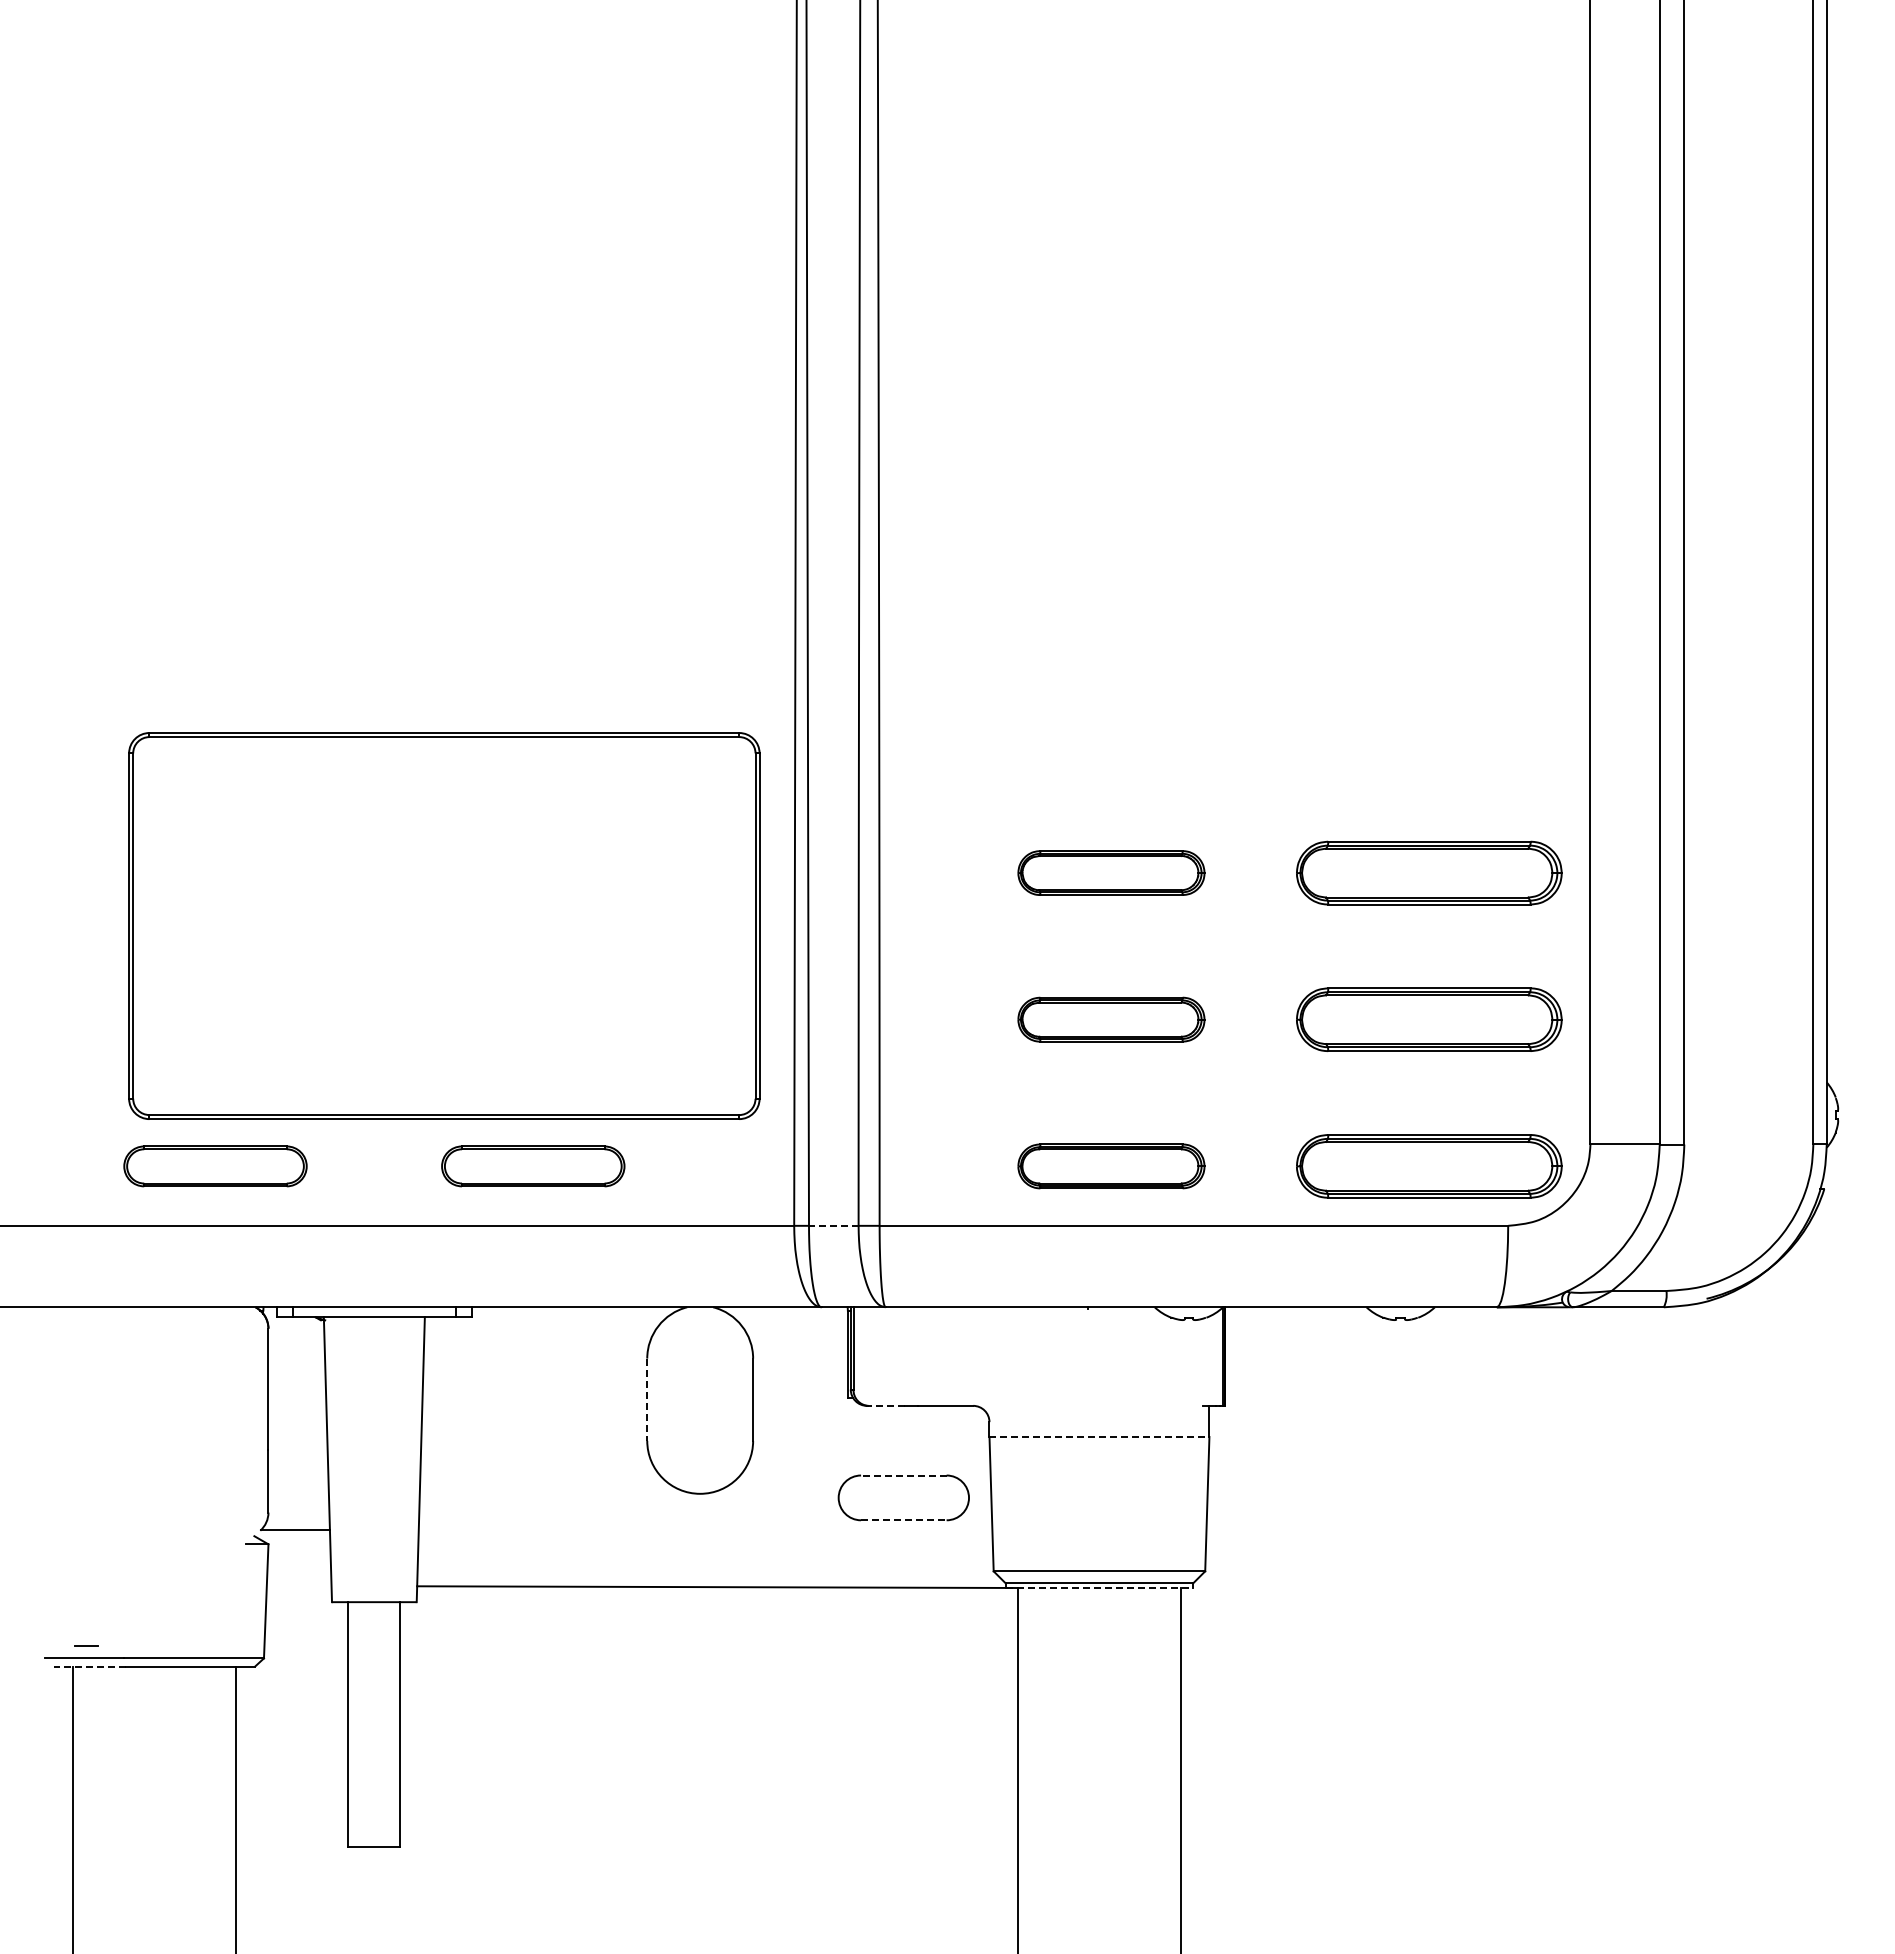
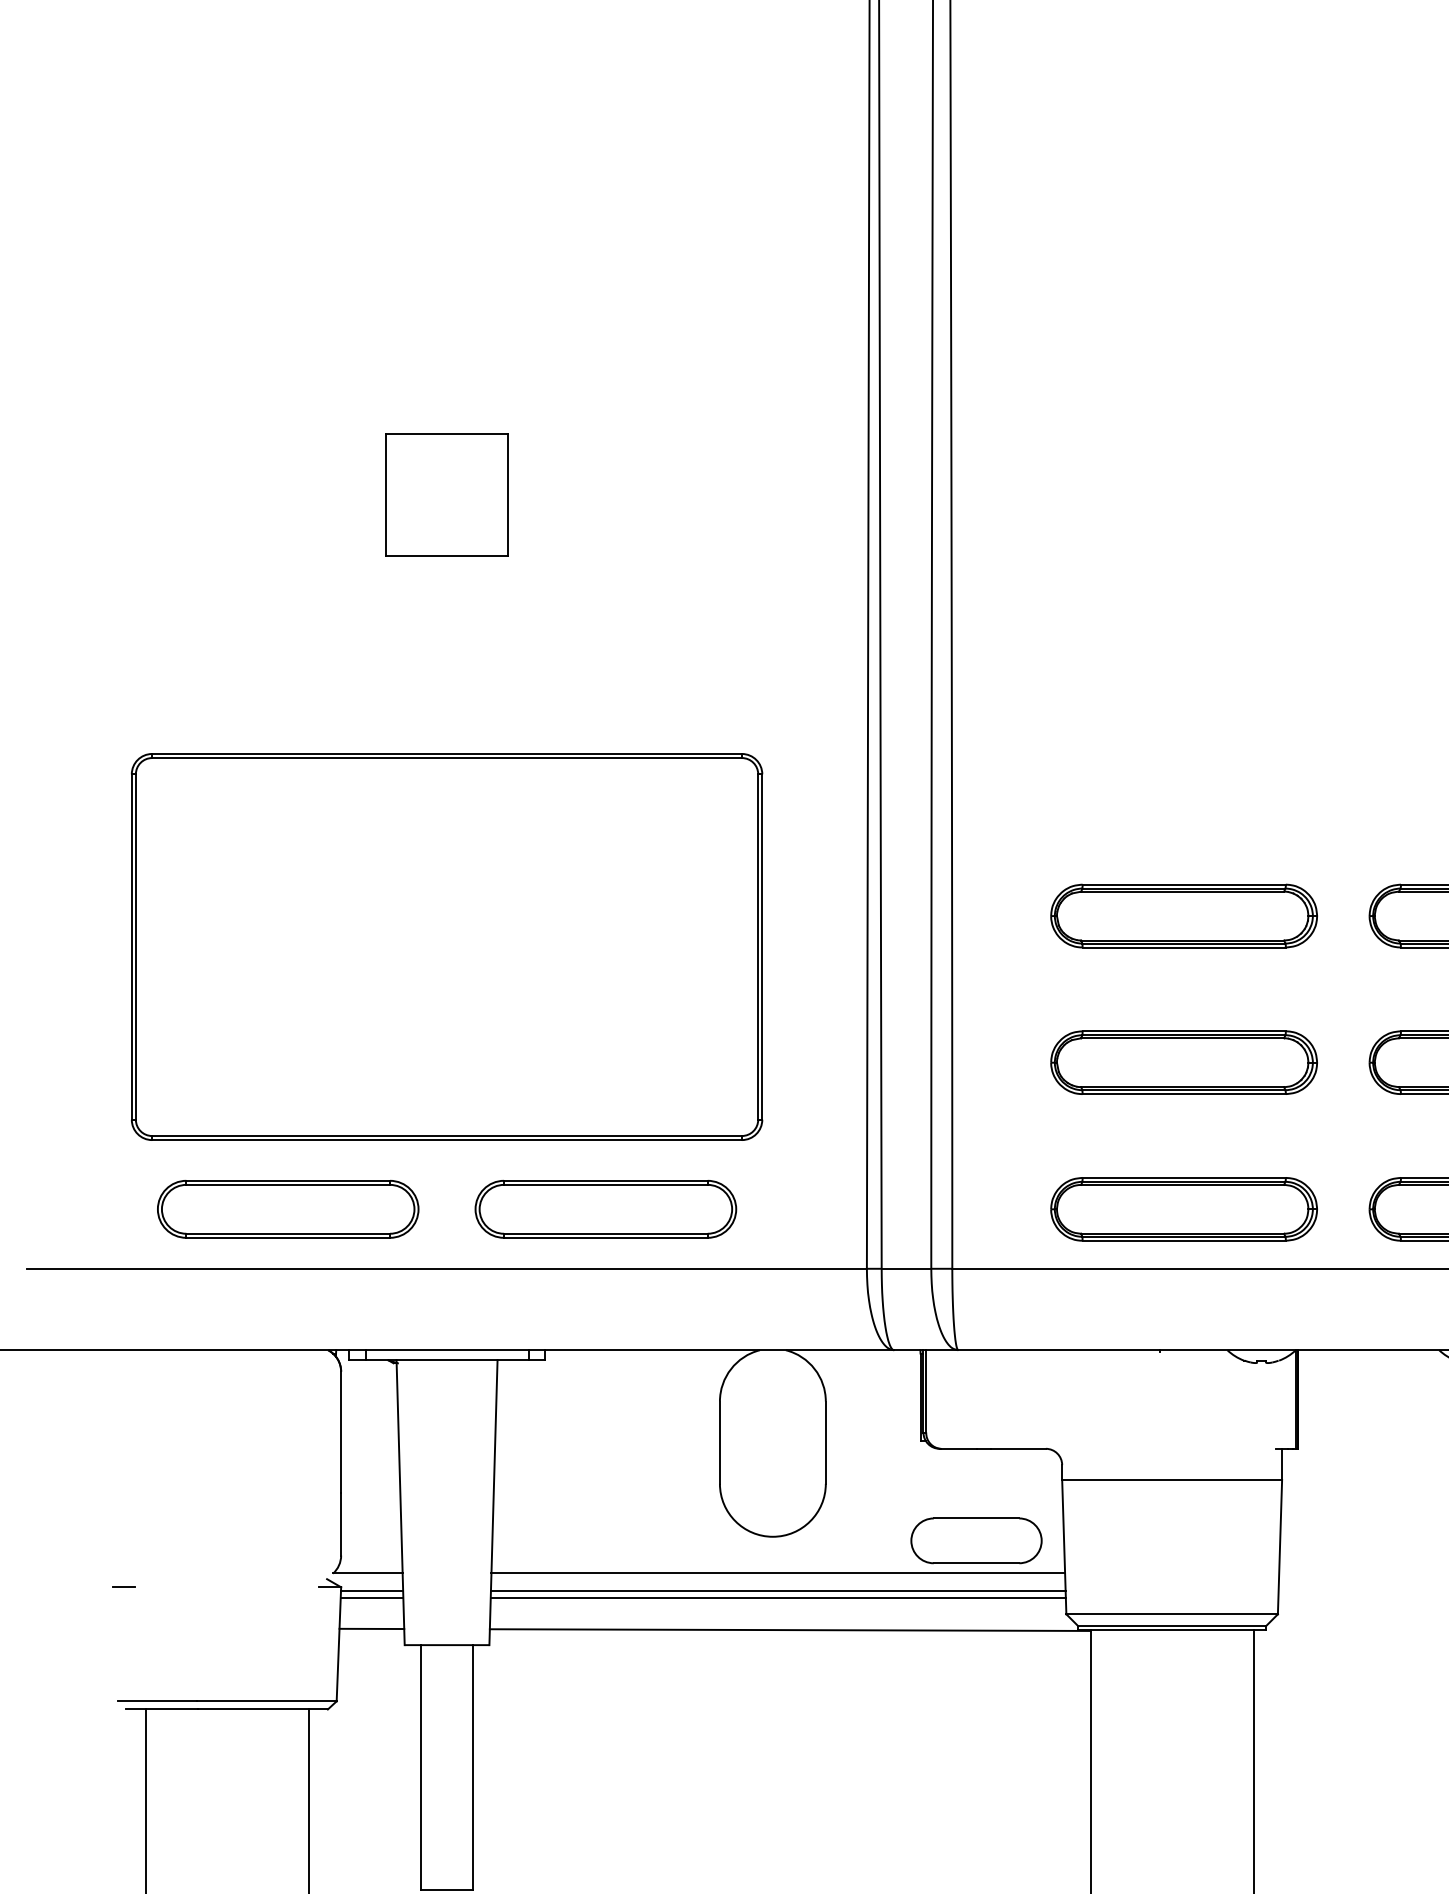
part: (373, 451) -> (446, 494), added
part: (1111, 872) -> (1184, 915), size x1.43
part: (444, 925) -> (447, 946), moved
part: (1111, 1019) -> (1184, 1062), size x1.43
part: (215, 1166) -> (288, 1209), size x1.43
part: (533, 1166) -> (606, 1209), size x1.43
part: (1111, 1166) -> (1184, 1209), size x1.43
line: (833, 1225) -> (906, 1268), dashed -> solid
line: (647, 1400) -> (720, 1443), dashed -> solid
line: (886, 1405) -> (959, 1448), dashed -> solid
line: (1099, 1437) -> (1172, 1480), dashed -> solid
line: (903, 1475) -> (976, 1518), dashed -> solid
line: (903, 1520) -> (976, 1563), dashed -> solid
line: (705, 1530) -> (778, 1573), added
line: (299, 1548) -> (372, 1591), added
line: (705, 1548) -> (778, 1591), added
line: (299, 1554) -> (372, 1597), added
line: (705, 1554) -> (778, 1597), added
line: (298, 1585) -> (371, 1628), added
line: (1099, 1587) -> (1172, 1630), dashed -> solid
line: (86, 1645) -> (124, 1586), moved
line: (89, 1666) -> (162, 1709), dashed -> solid

